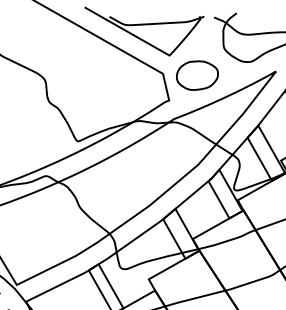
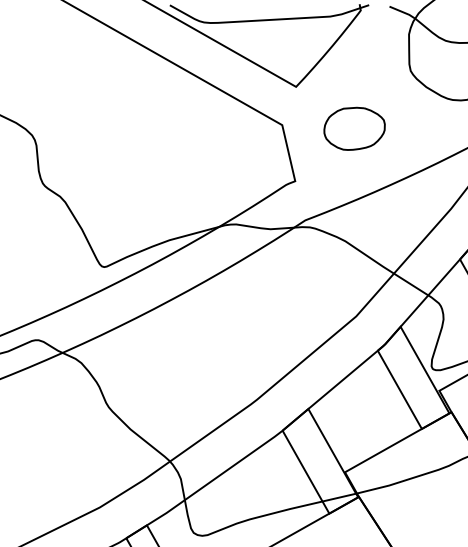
part: (197, 75) -> (354, 128), size x0.7

